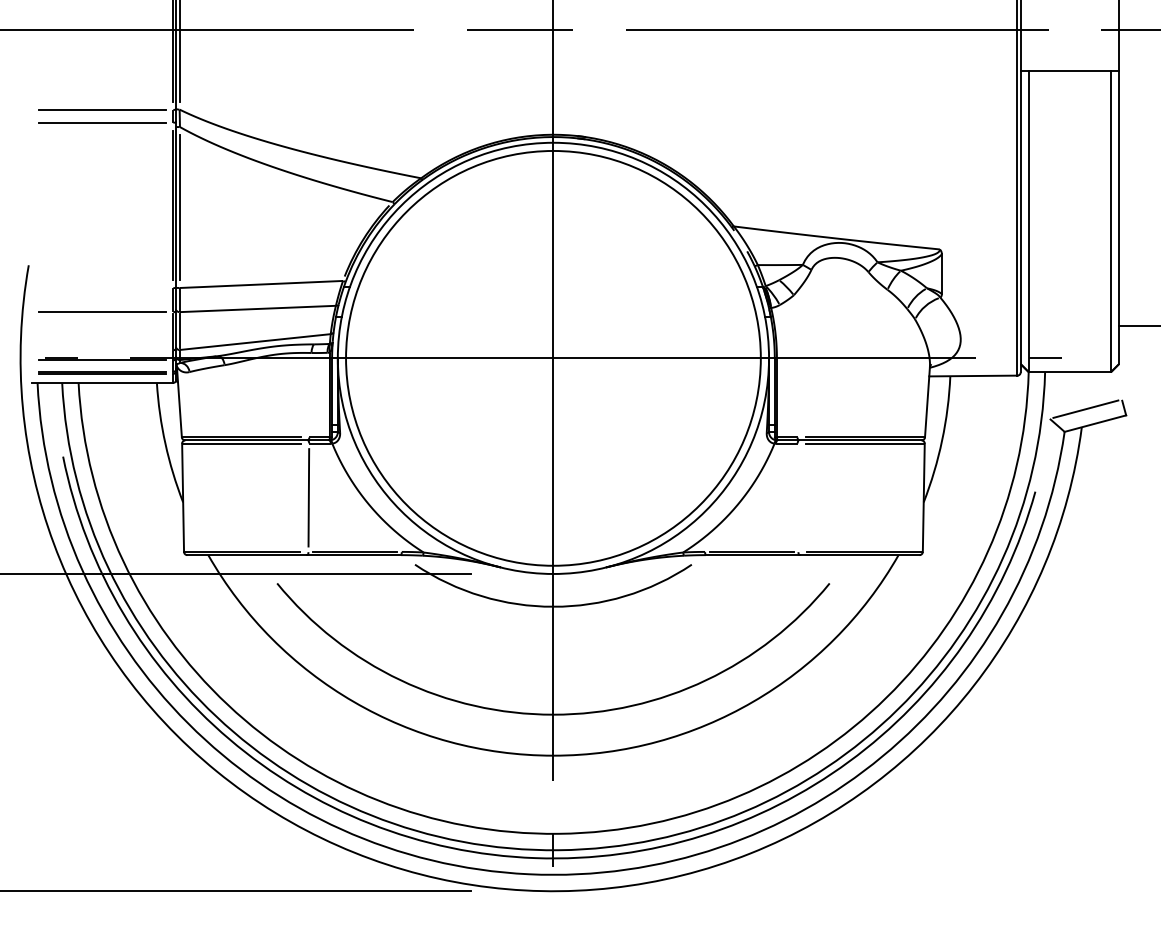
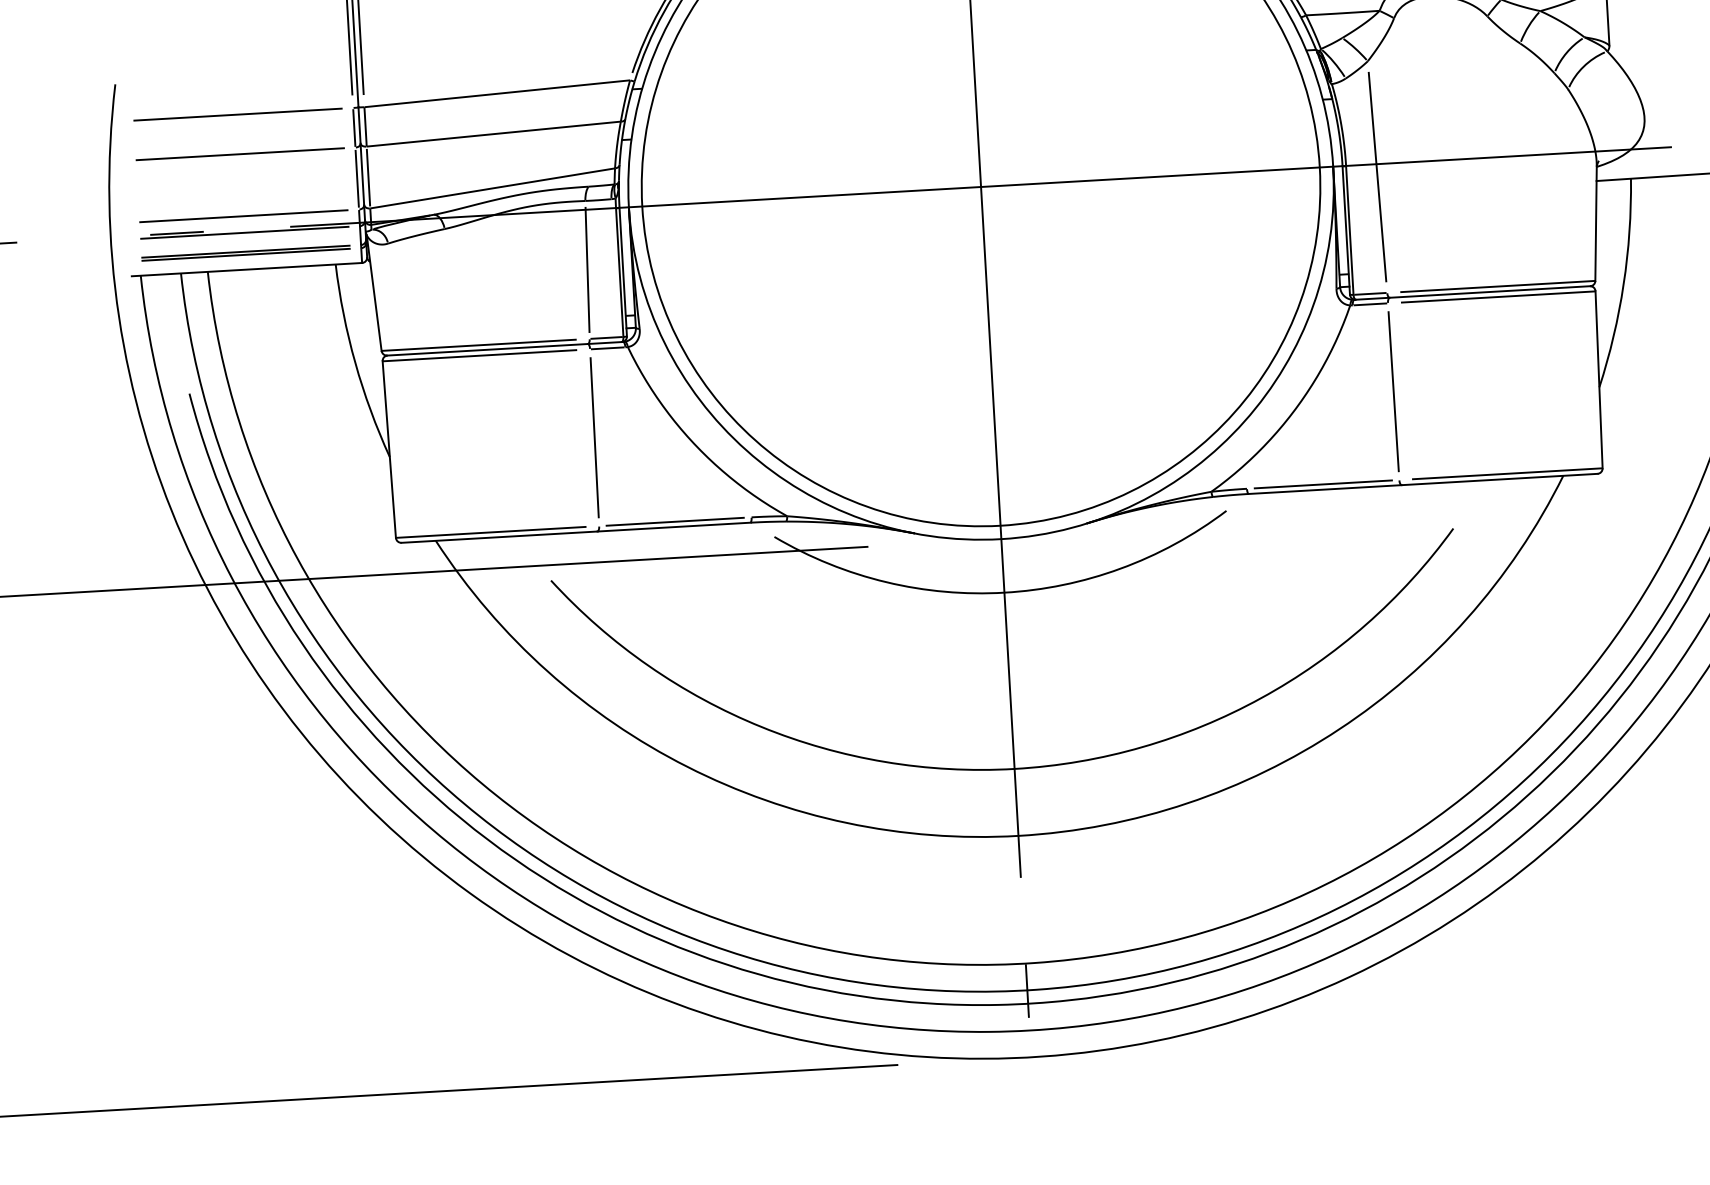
line: (102, 288) -> (237, 115), added
line: (102, 350) -> (243, 216), added
line: (795, 366) -> (1377, 177), added
line: (310, 395) -> (587, 270), added
line: (797, 497) -> (1392, 391), added

